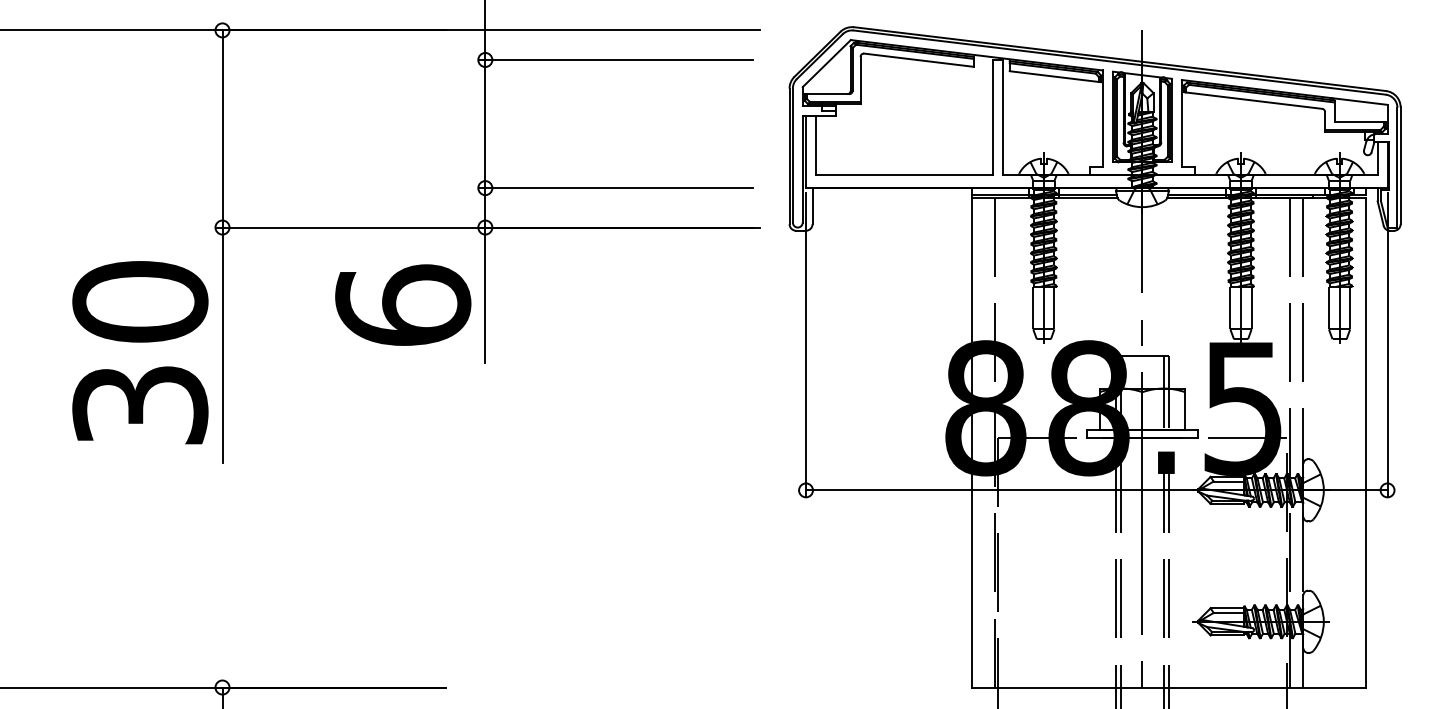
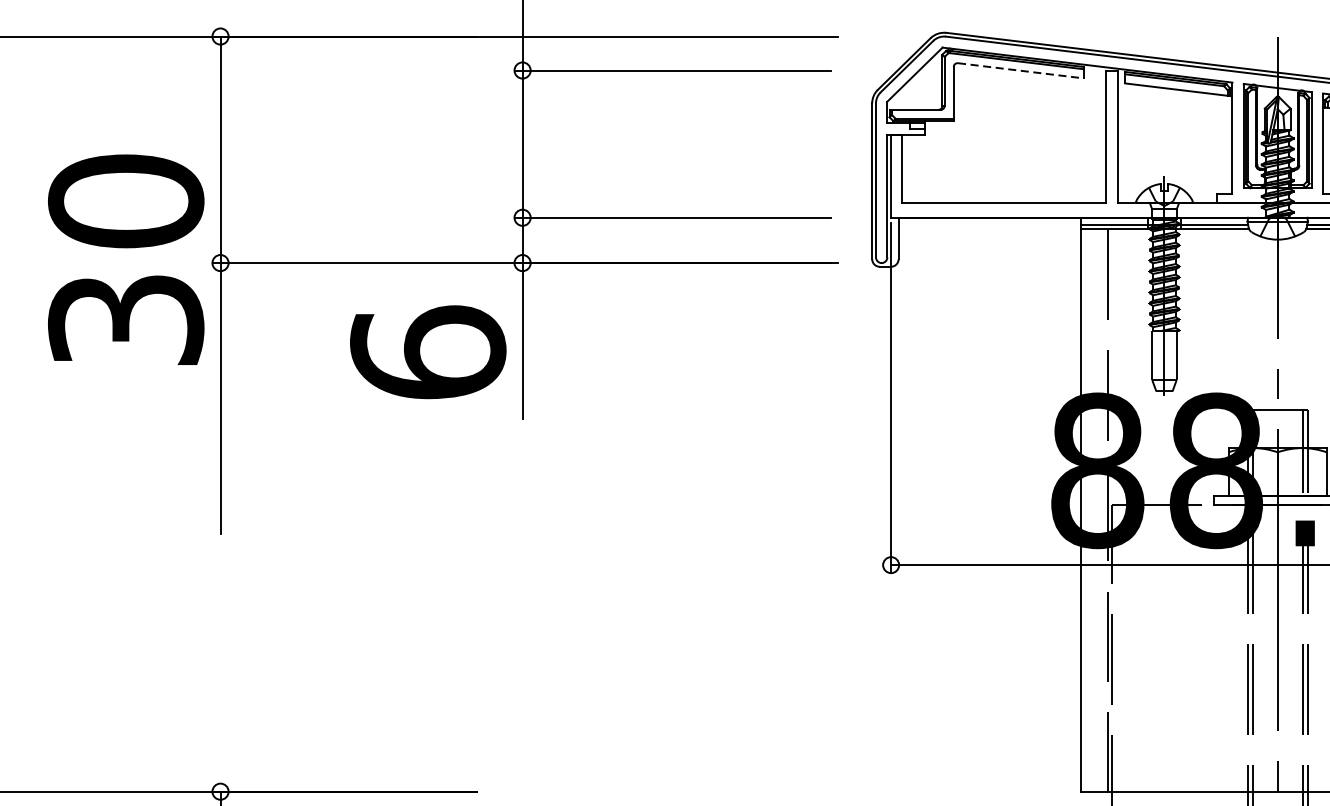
line: (919, 60) -> (1021, 71), solid -> dashed
text: (140, 352) -> (126, 259), moved

